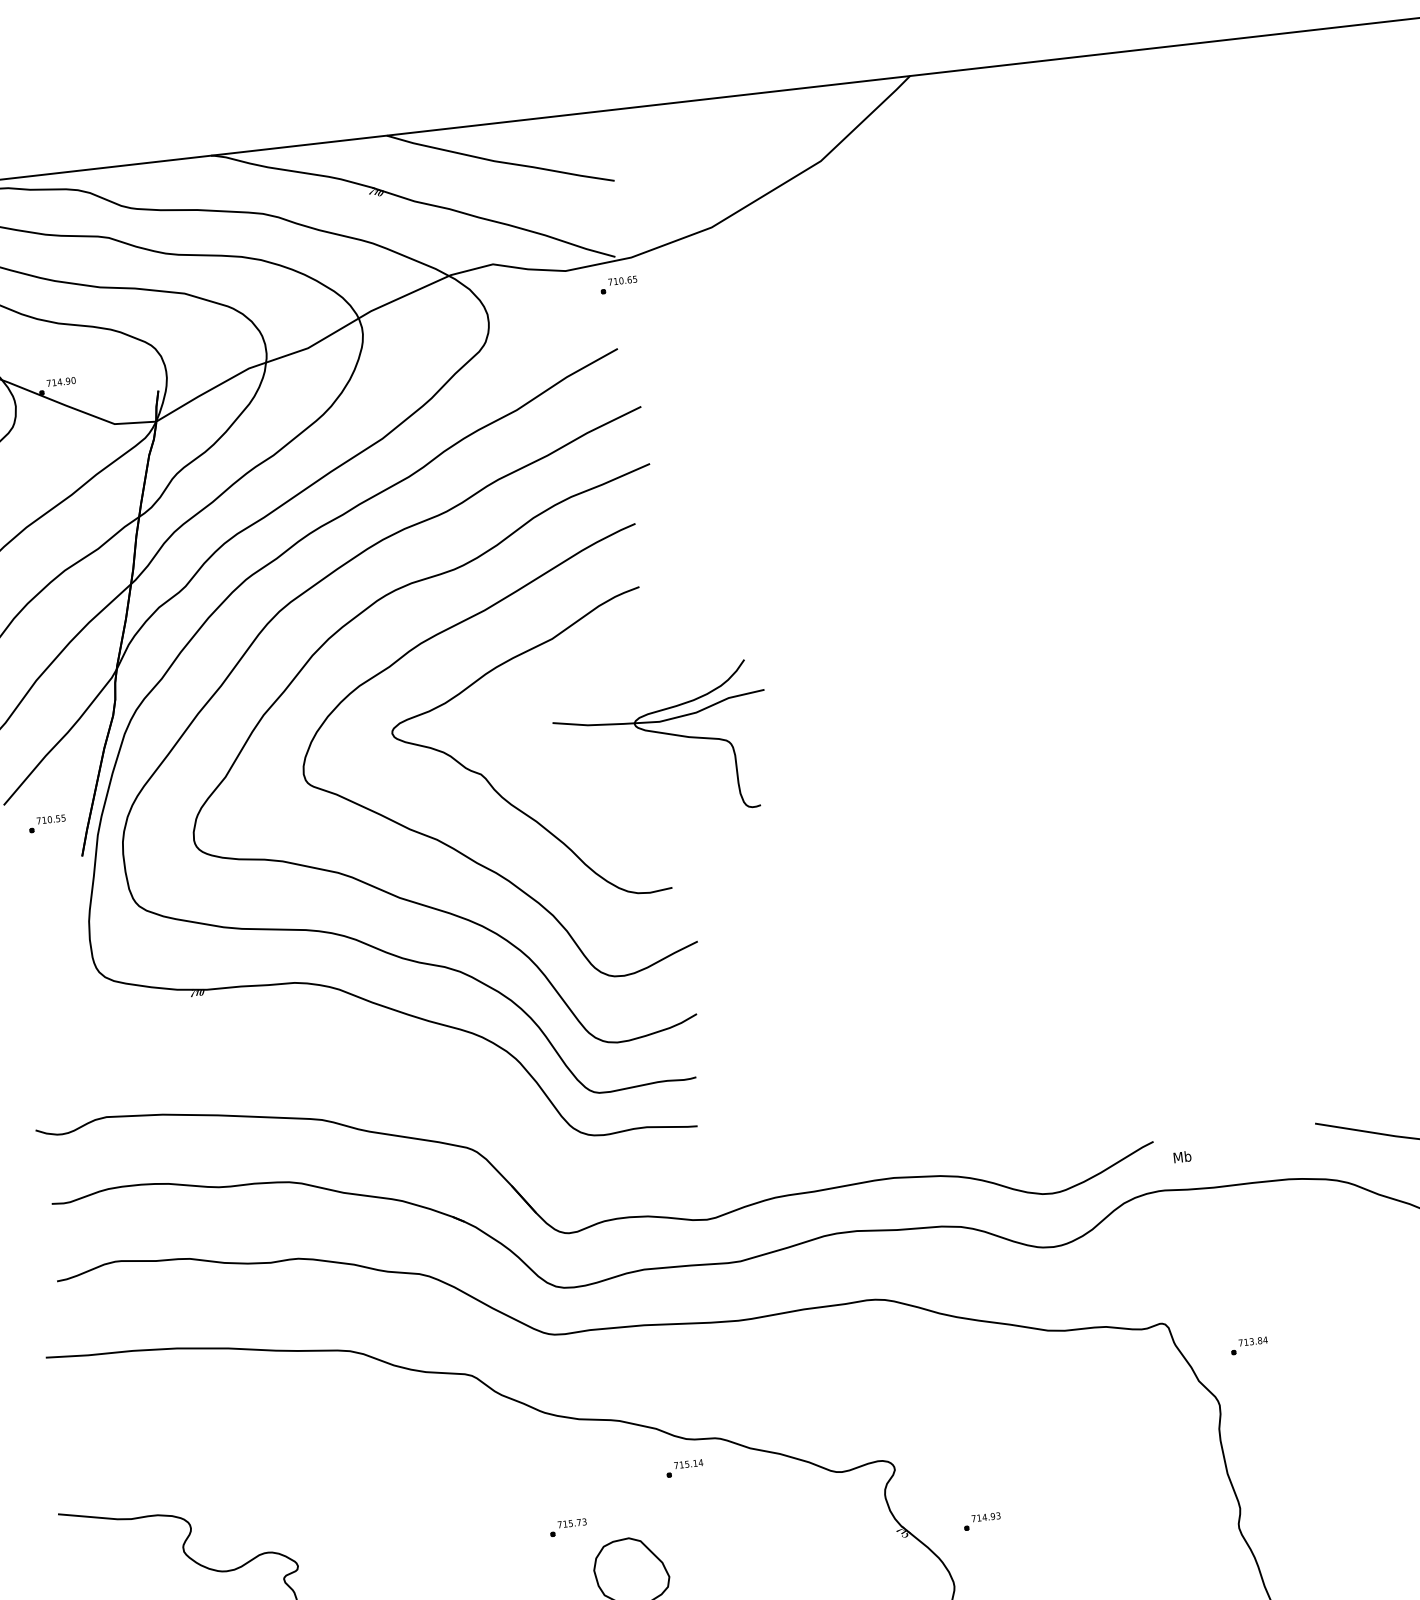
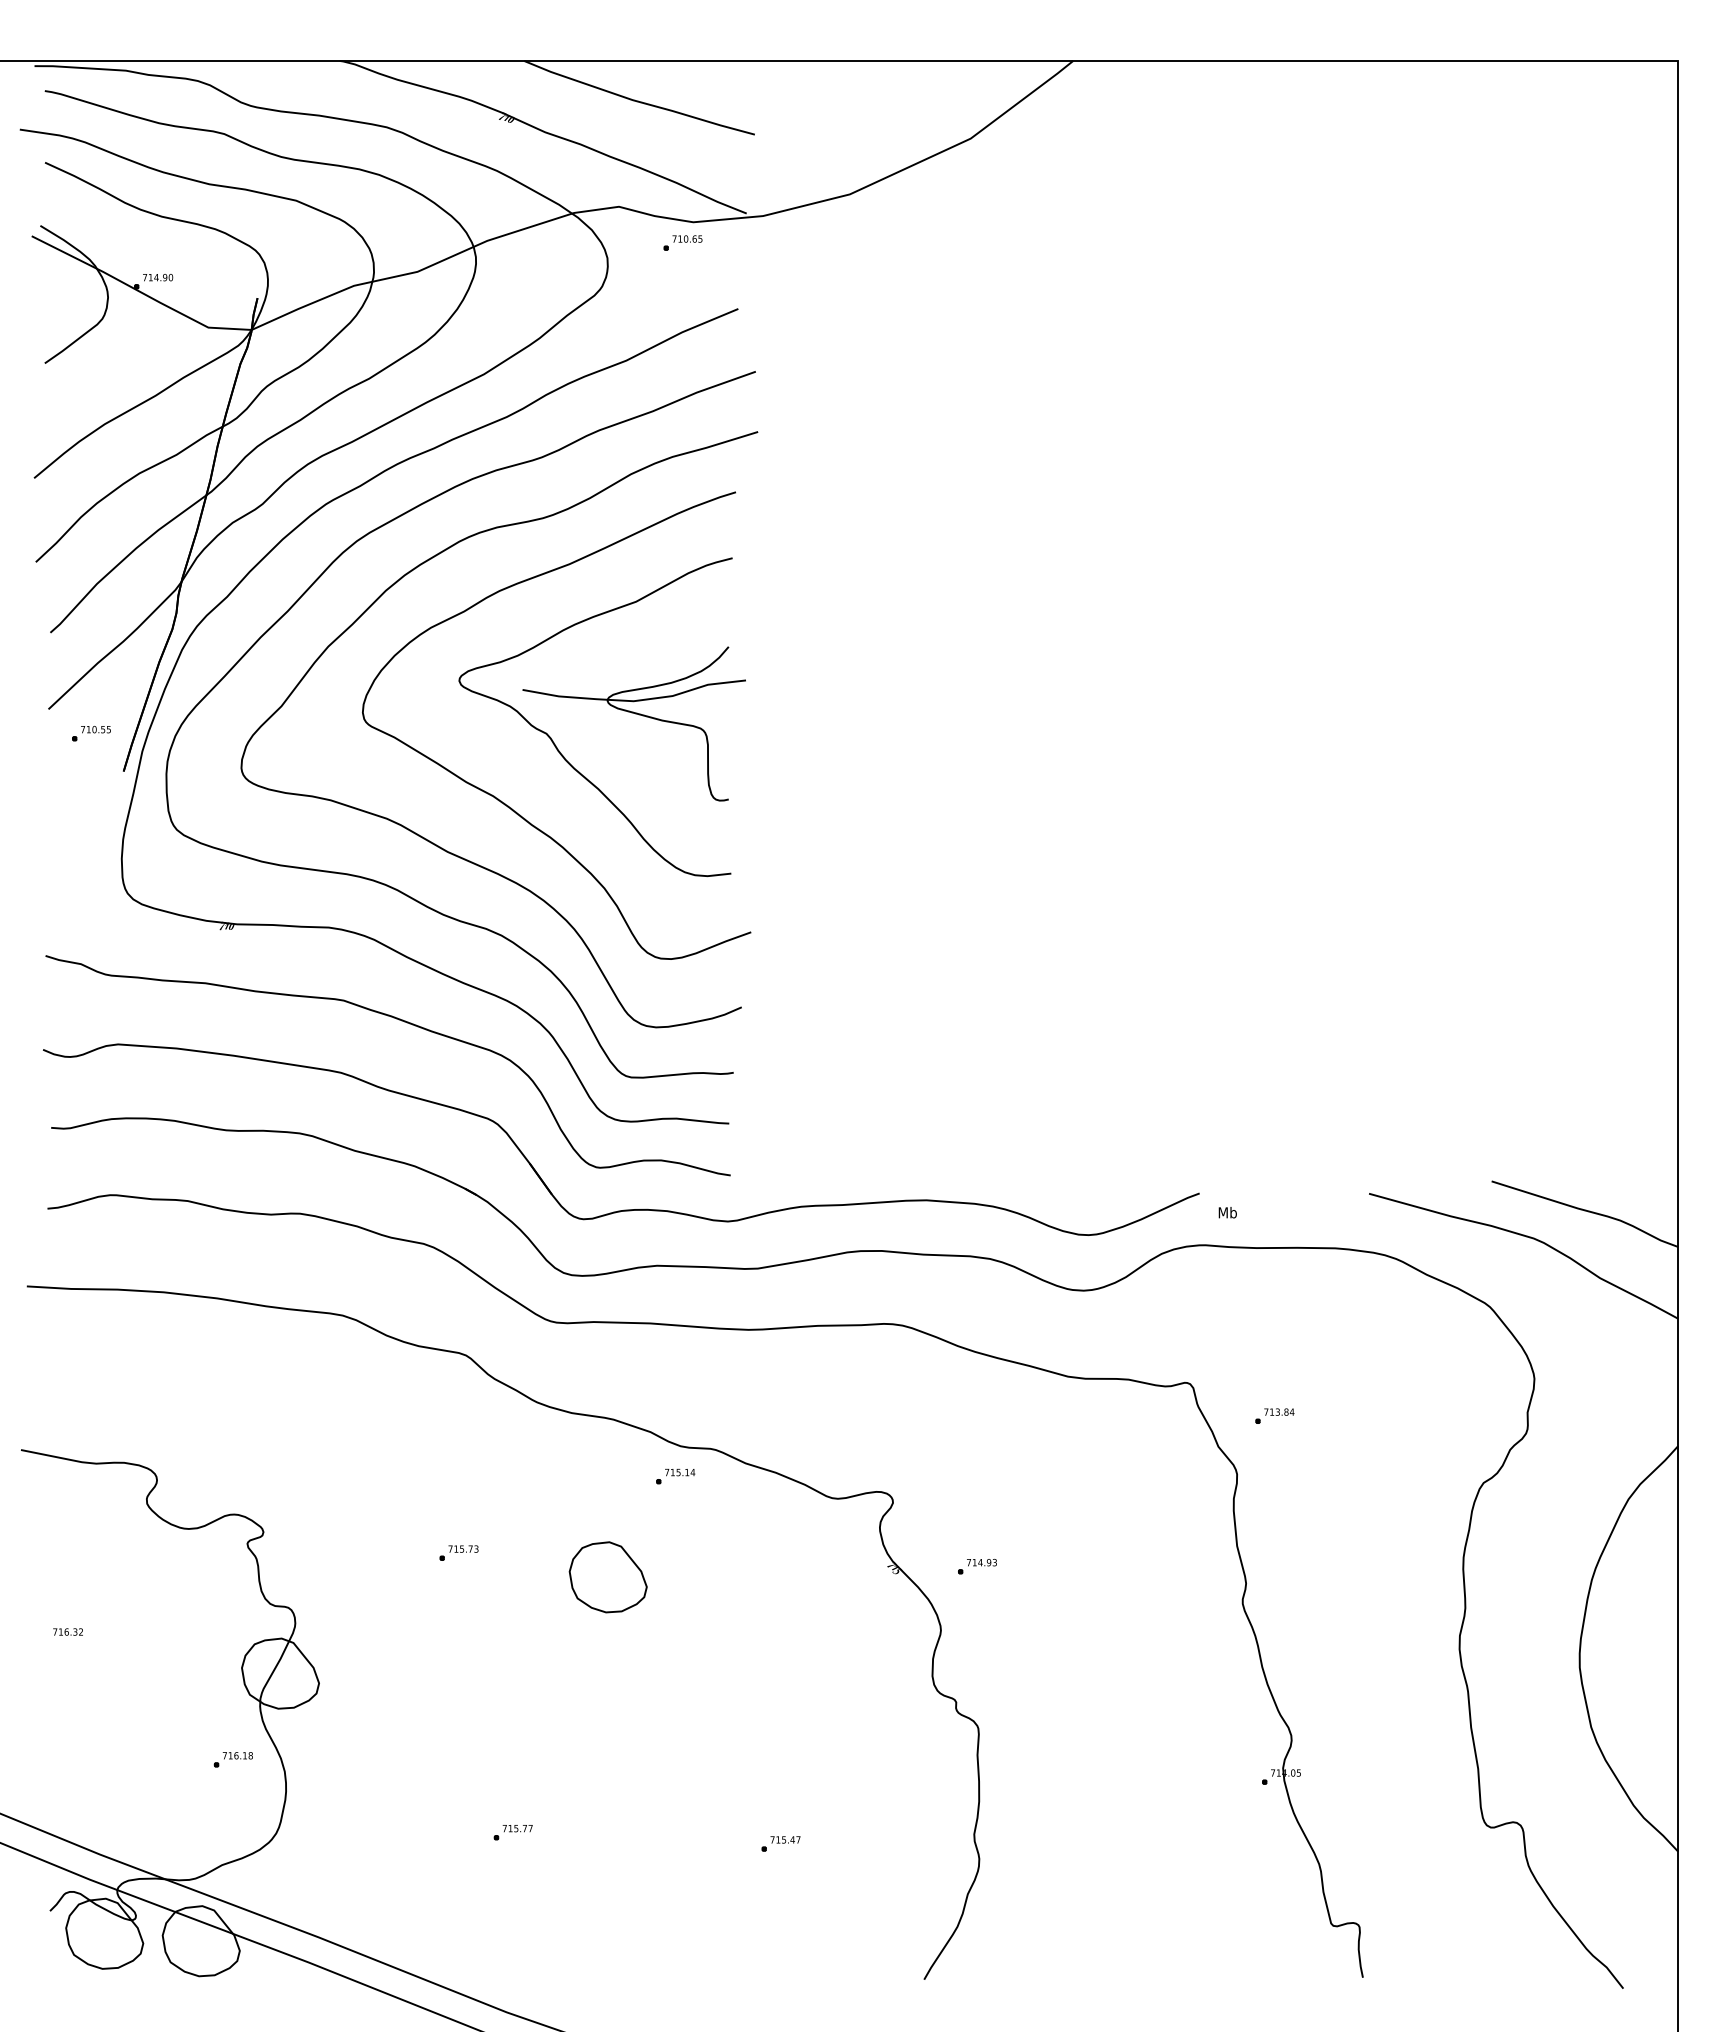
part: (618, 284) -> (682, 242), moved
part: (662, 734) -> (635, 714), moved
curve: (374, 1064) -> (401, 1021), added
part: (567, 1527) -> (458, 1552), moved

